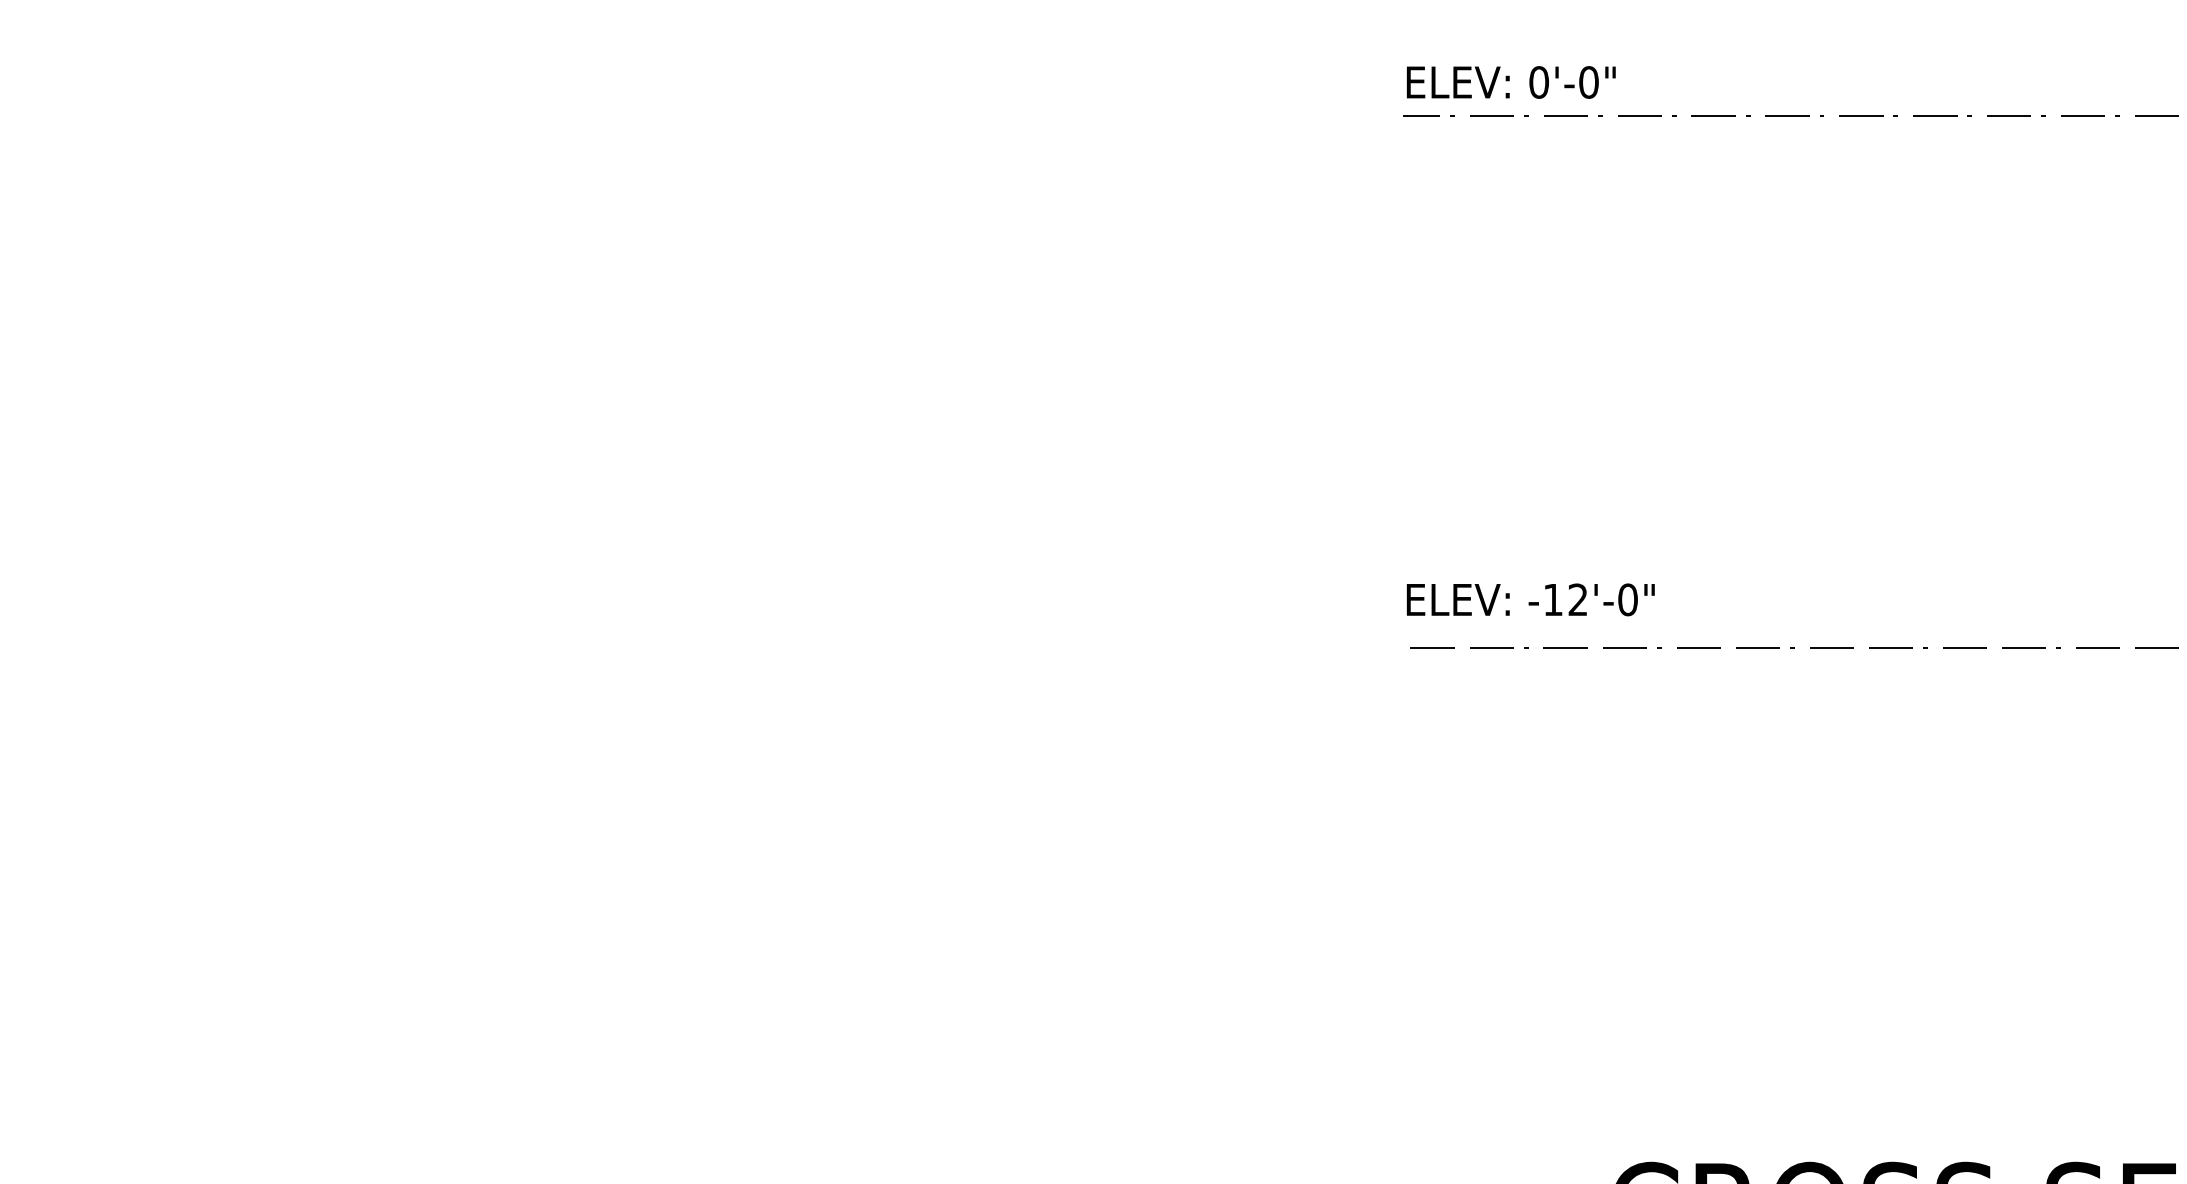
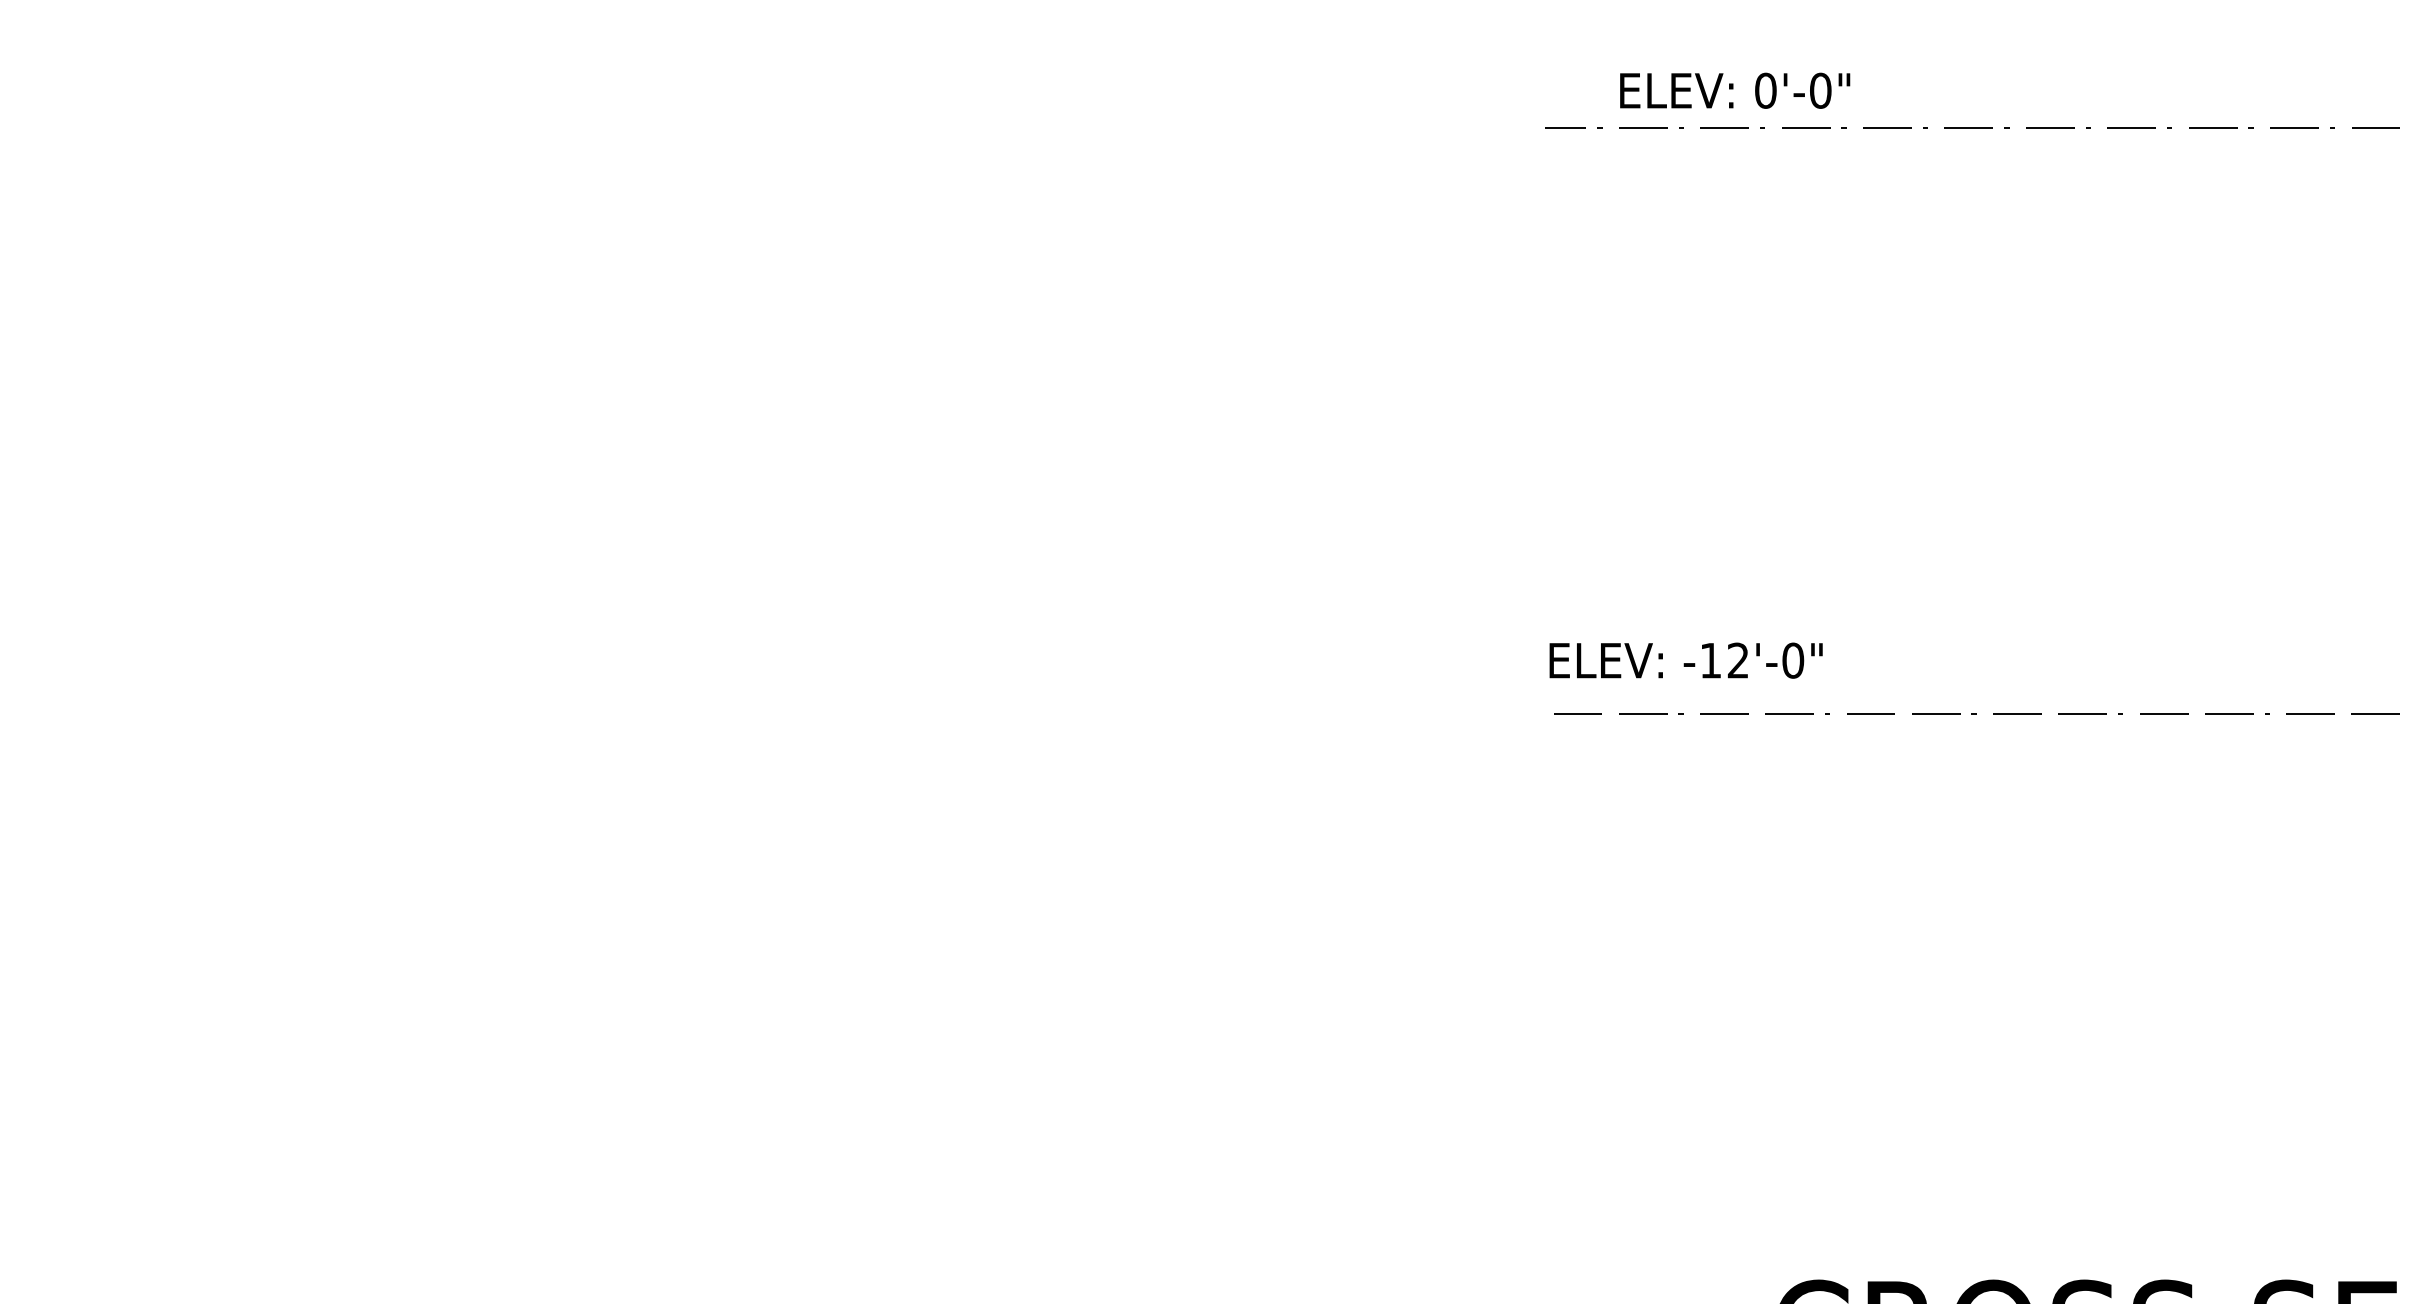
text: (1510, 82) -> (1734, 90), moved

